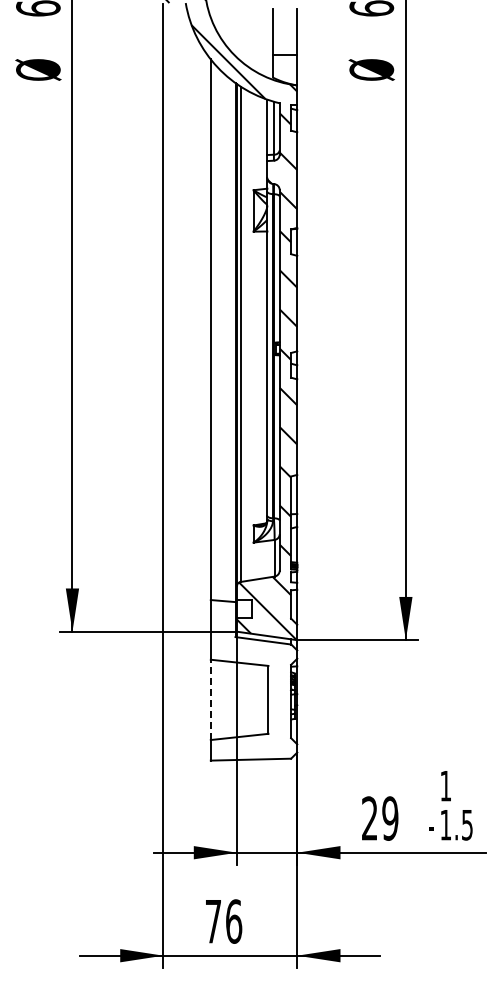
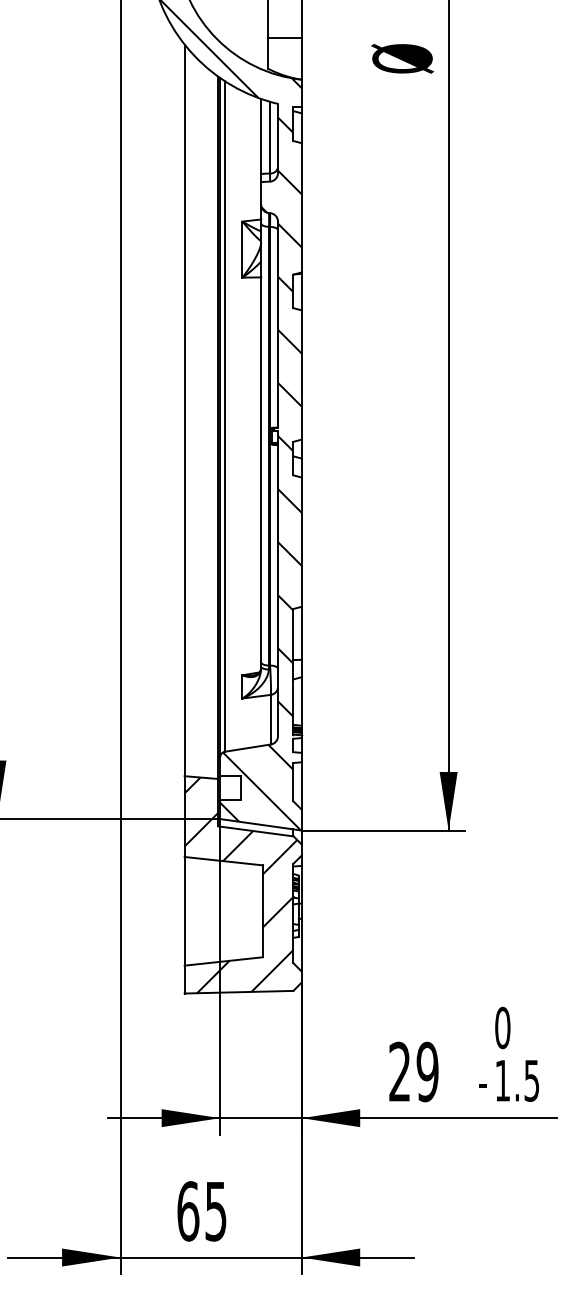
hatch: (251, 680) -> (239, 885), added
line: (210, 699) -> (184, 910), dashed -> solid
text: (445, 785) -> (502, 1027), 1 -> 0
text: (223, 921) -> (201, 1211), 76 -> 65

